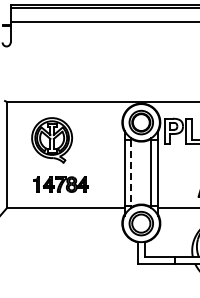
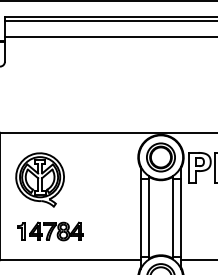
part: (52, 140) -> (40, 180), moved
line: (131, 173) -> (149, 218), dashed -> solid
part: (60, 184) -> (50, 231), moved

